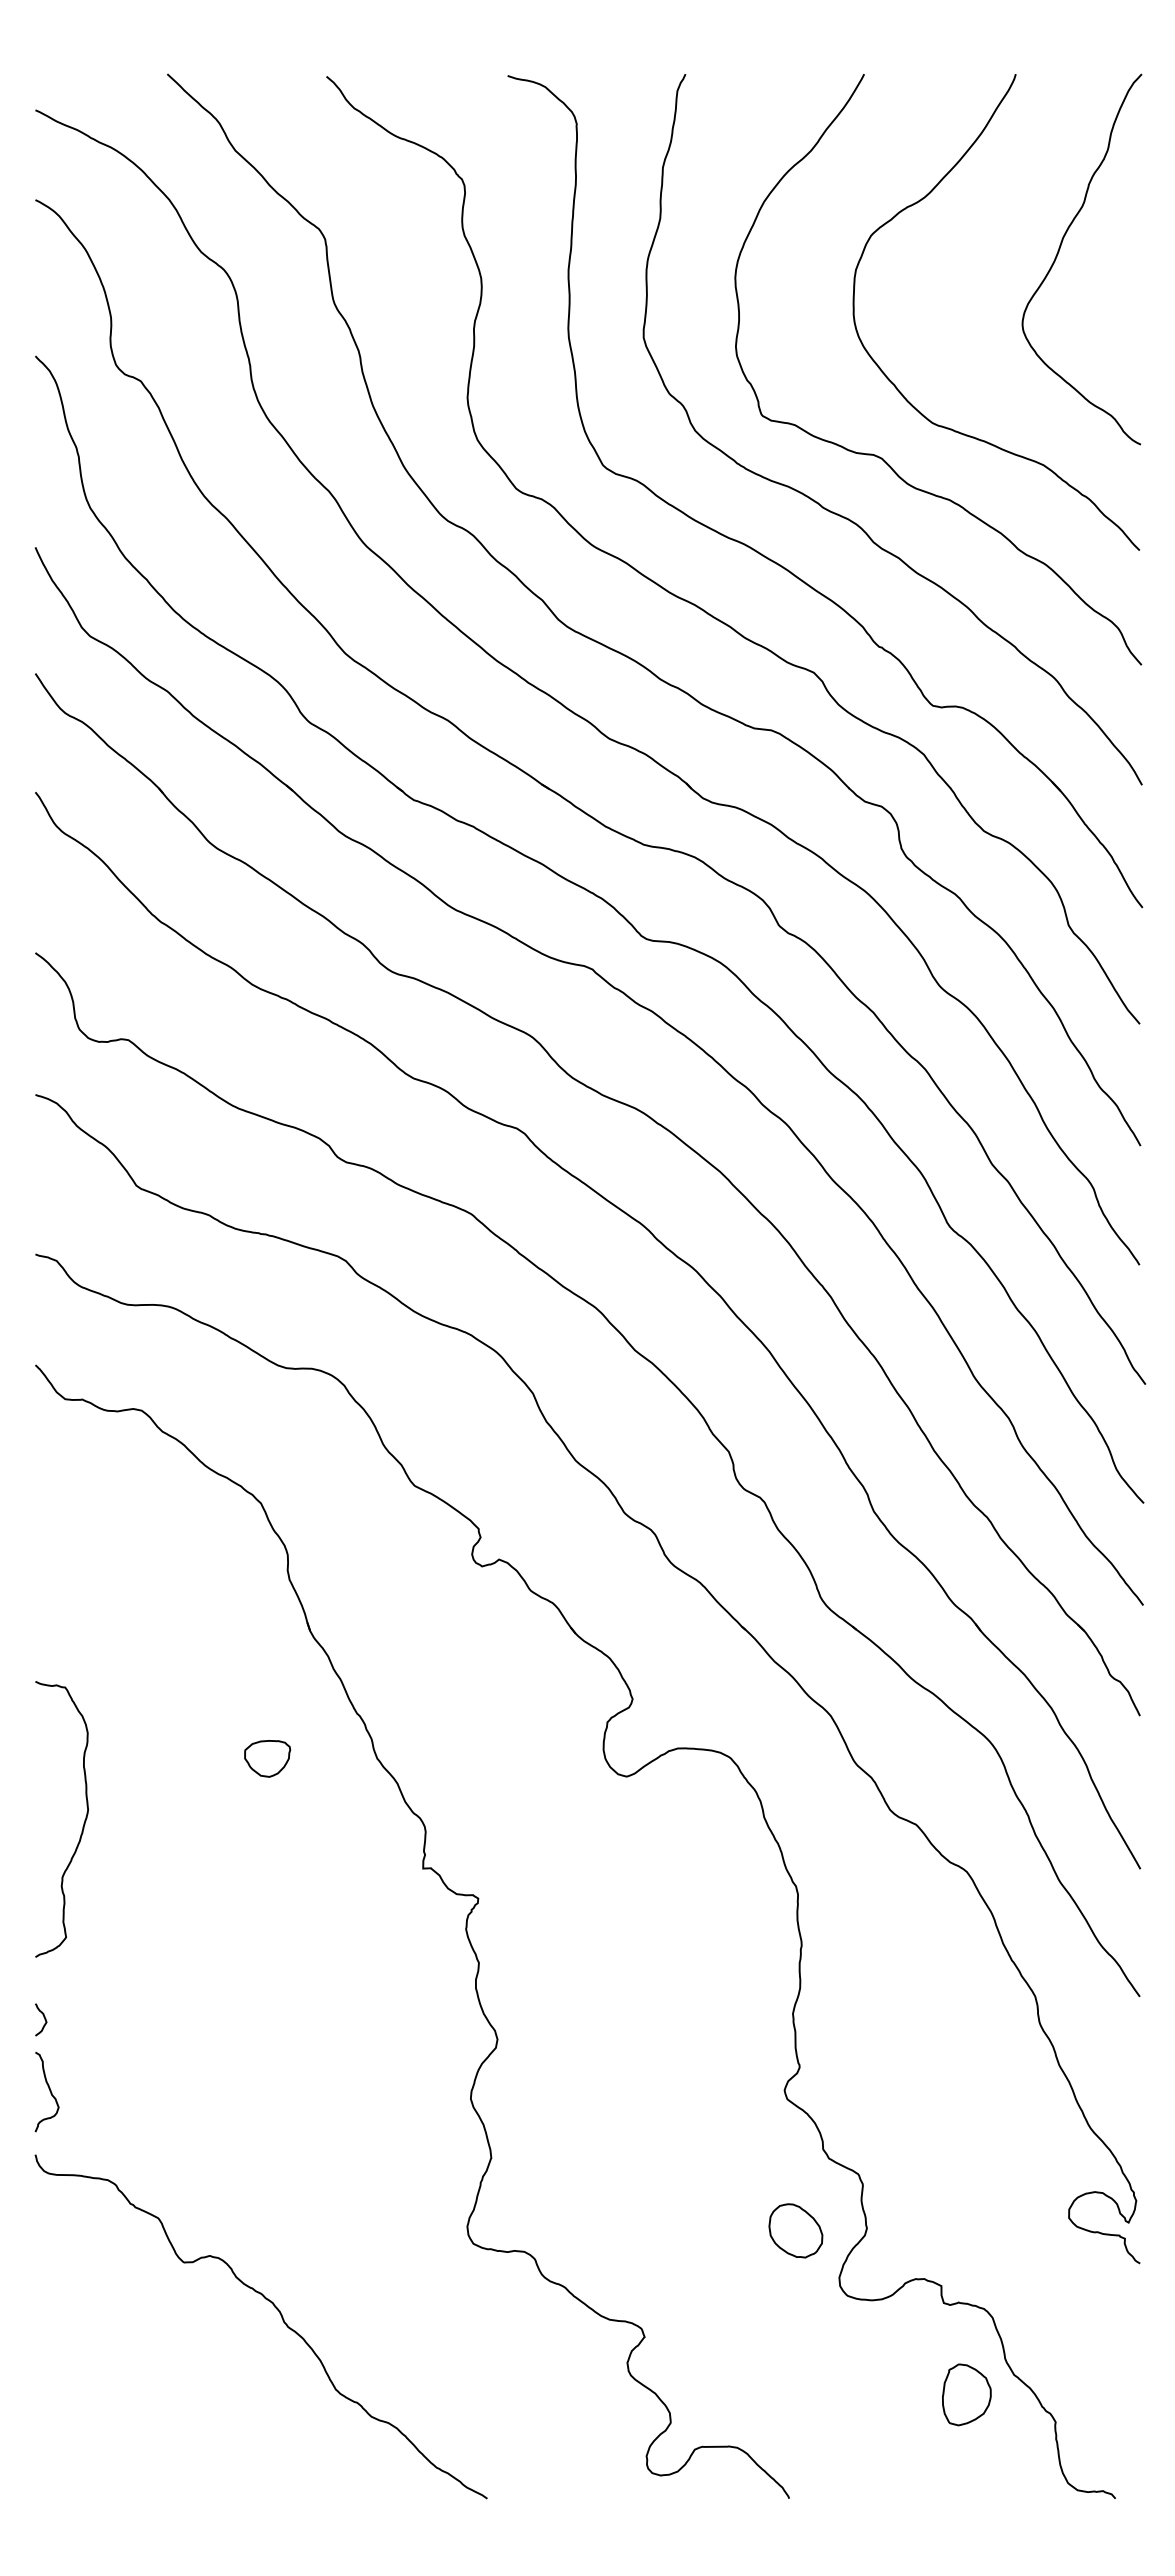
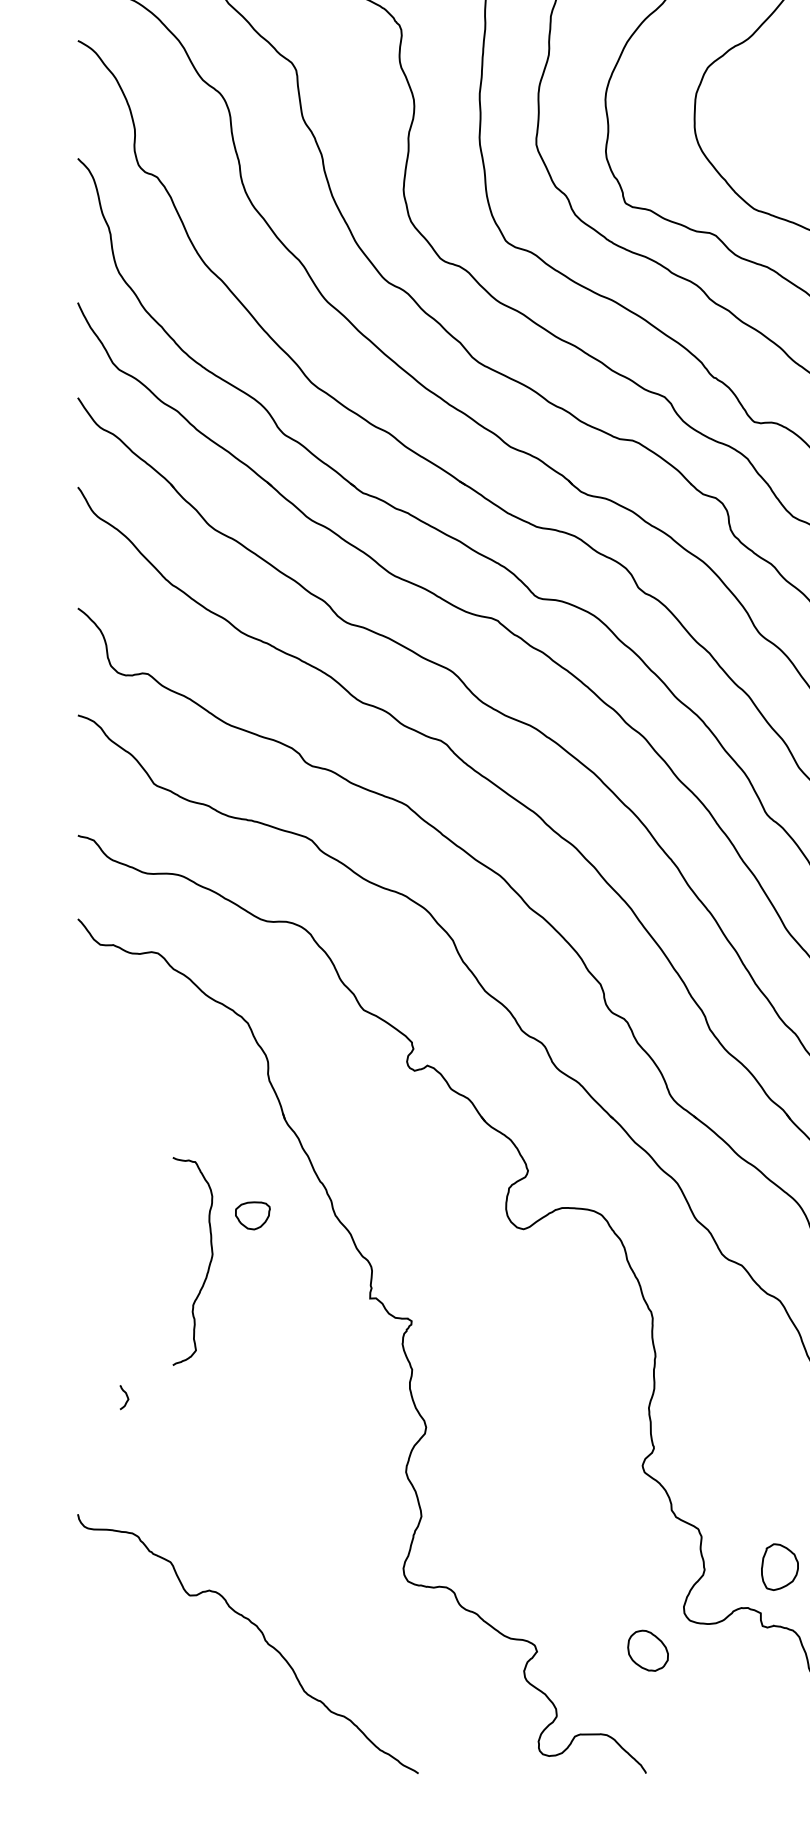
curve: (82, 1826) -> (208, 1266), moved
curve: (43, 2017) -> (126, 1395), moved
curve: (49, 2091) -> (88, 1466), removed
part: (795, 2230) -> (647, 1650), moved
part: (966, 2394) -> (779, 1566), moved

